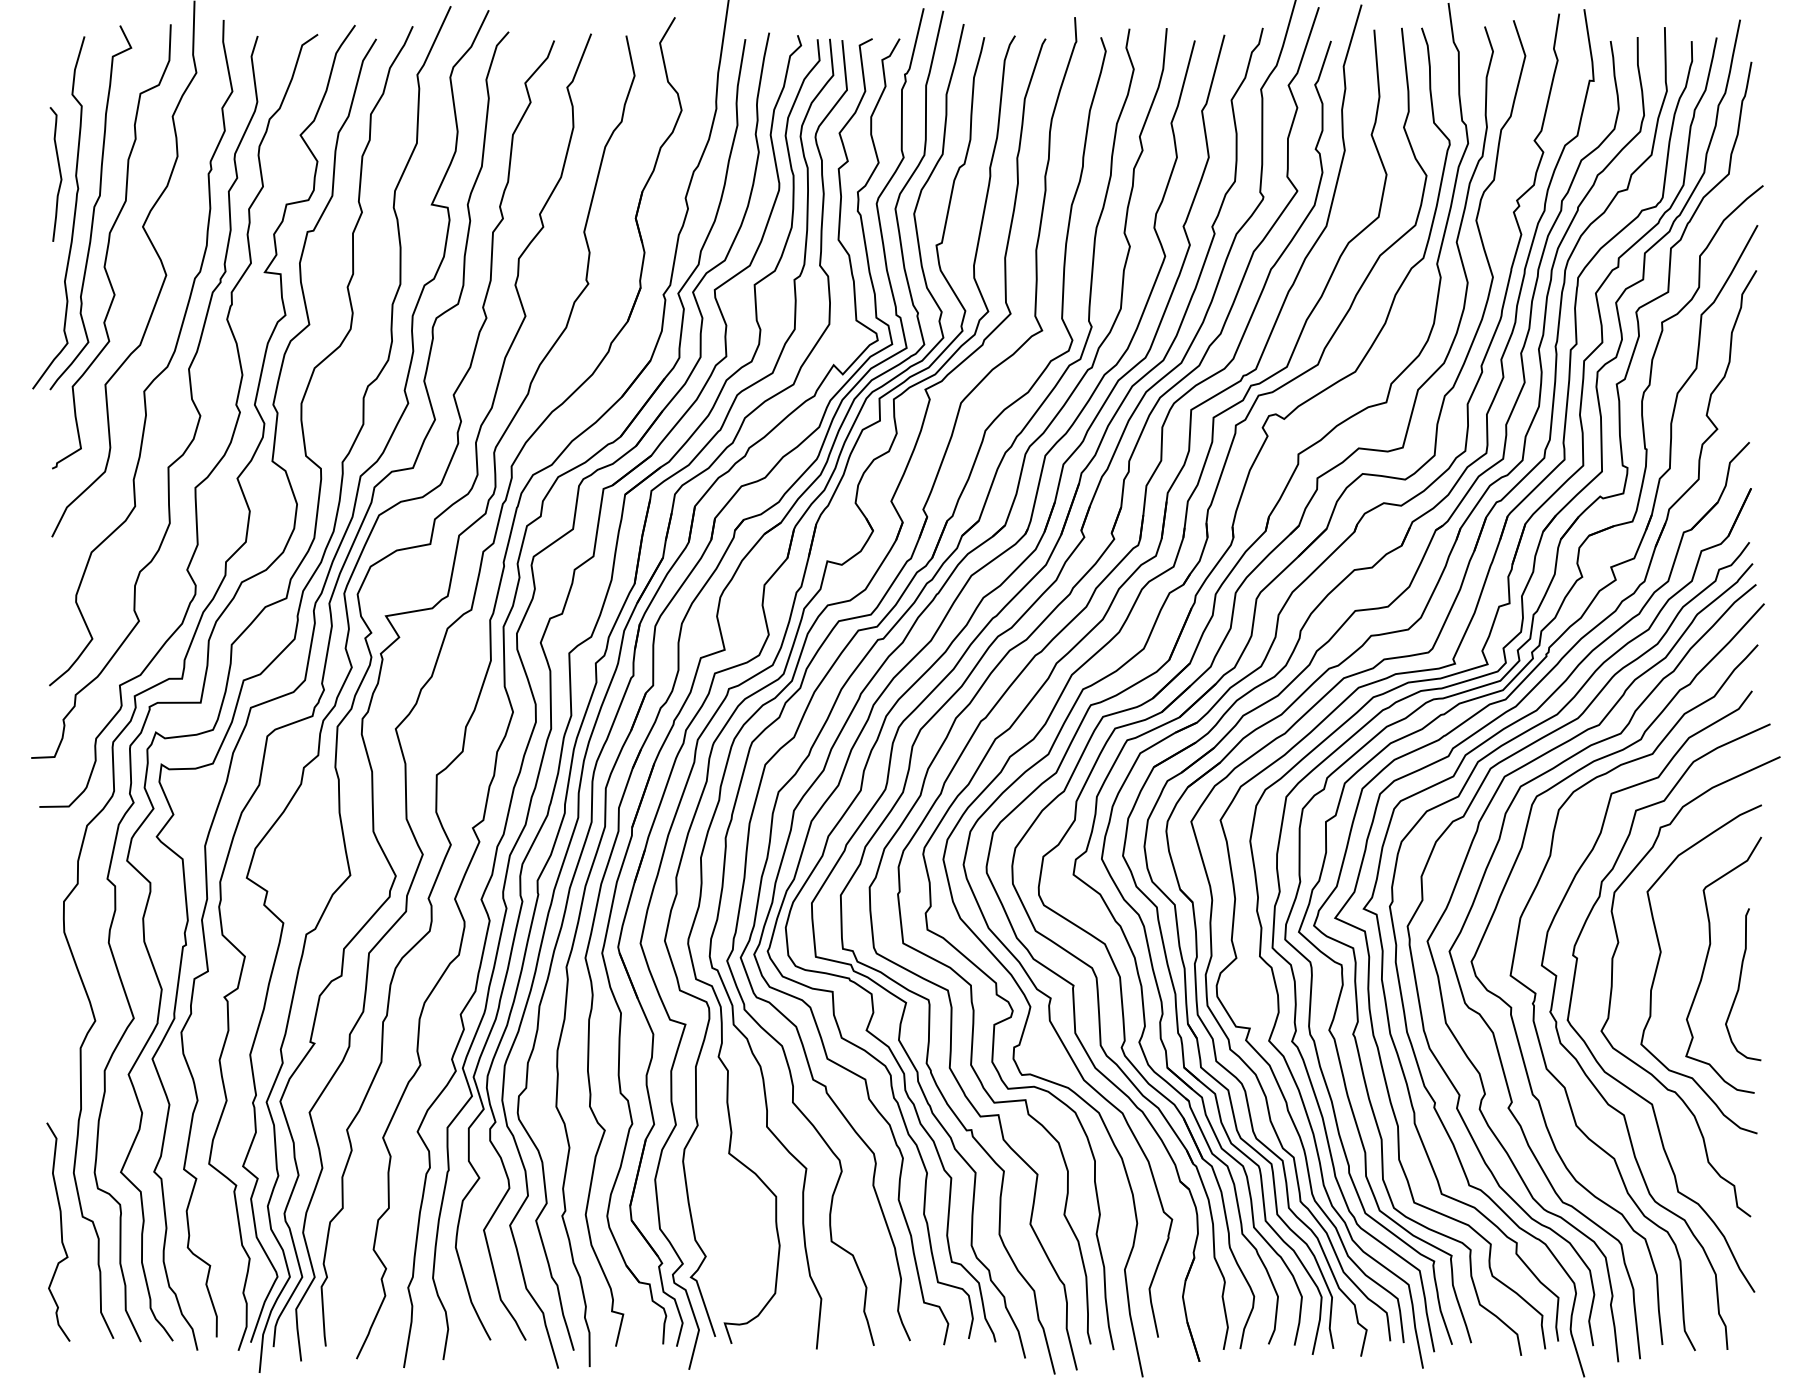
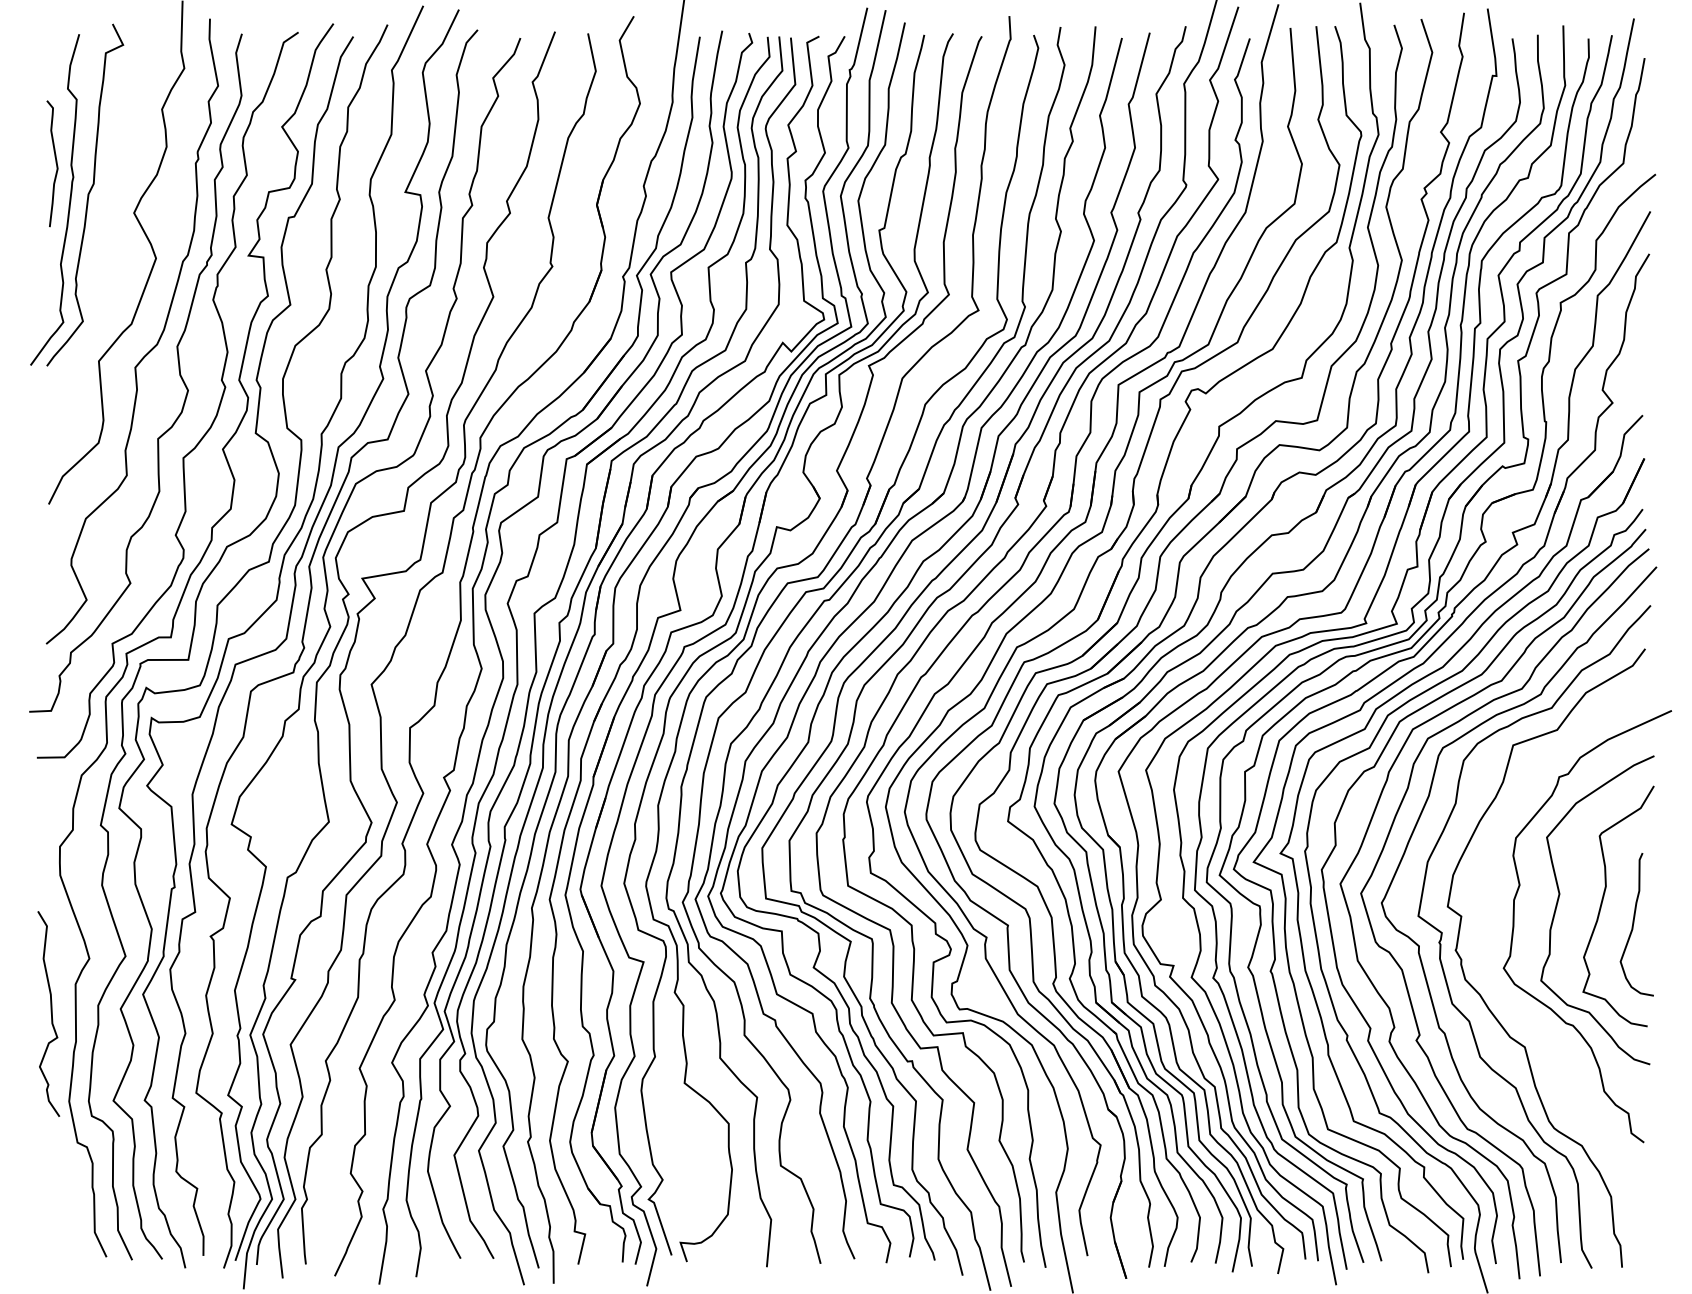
curve: (109, 246) -> (102, 231), removed
curve: (1619, 1080) -> (1520, 1014), removed
curve: (60, 1230) -> (50, 1012), moved

